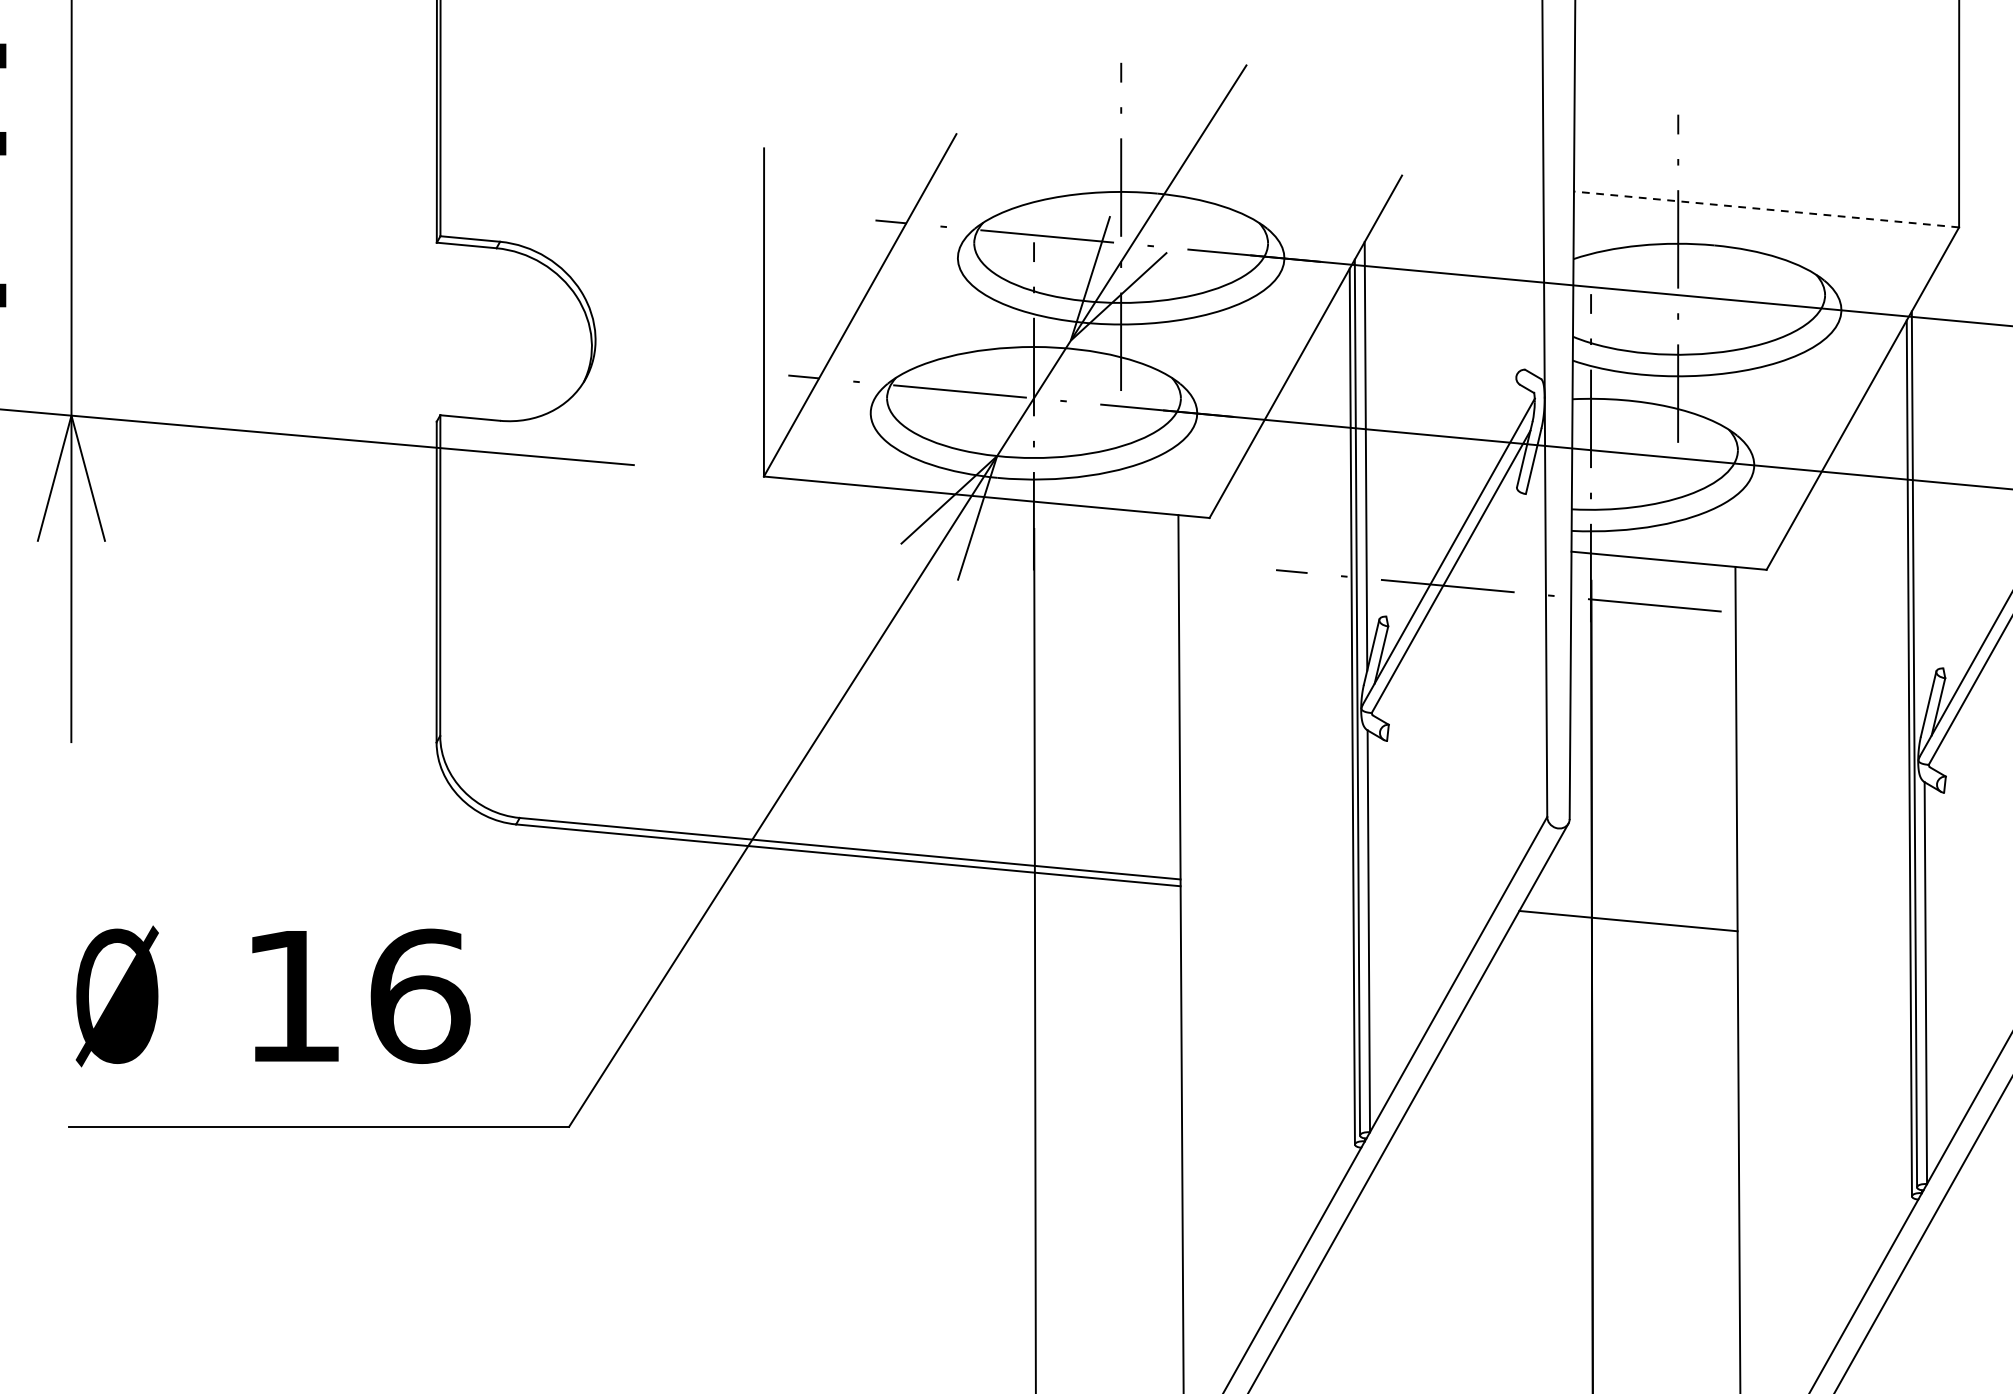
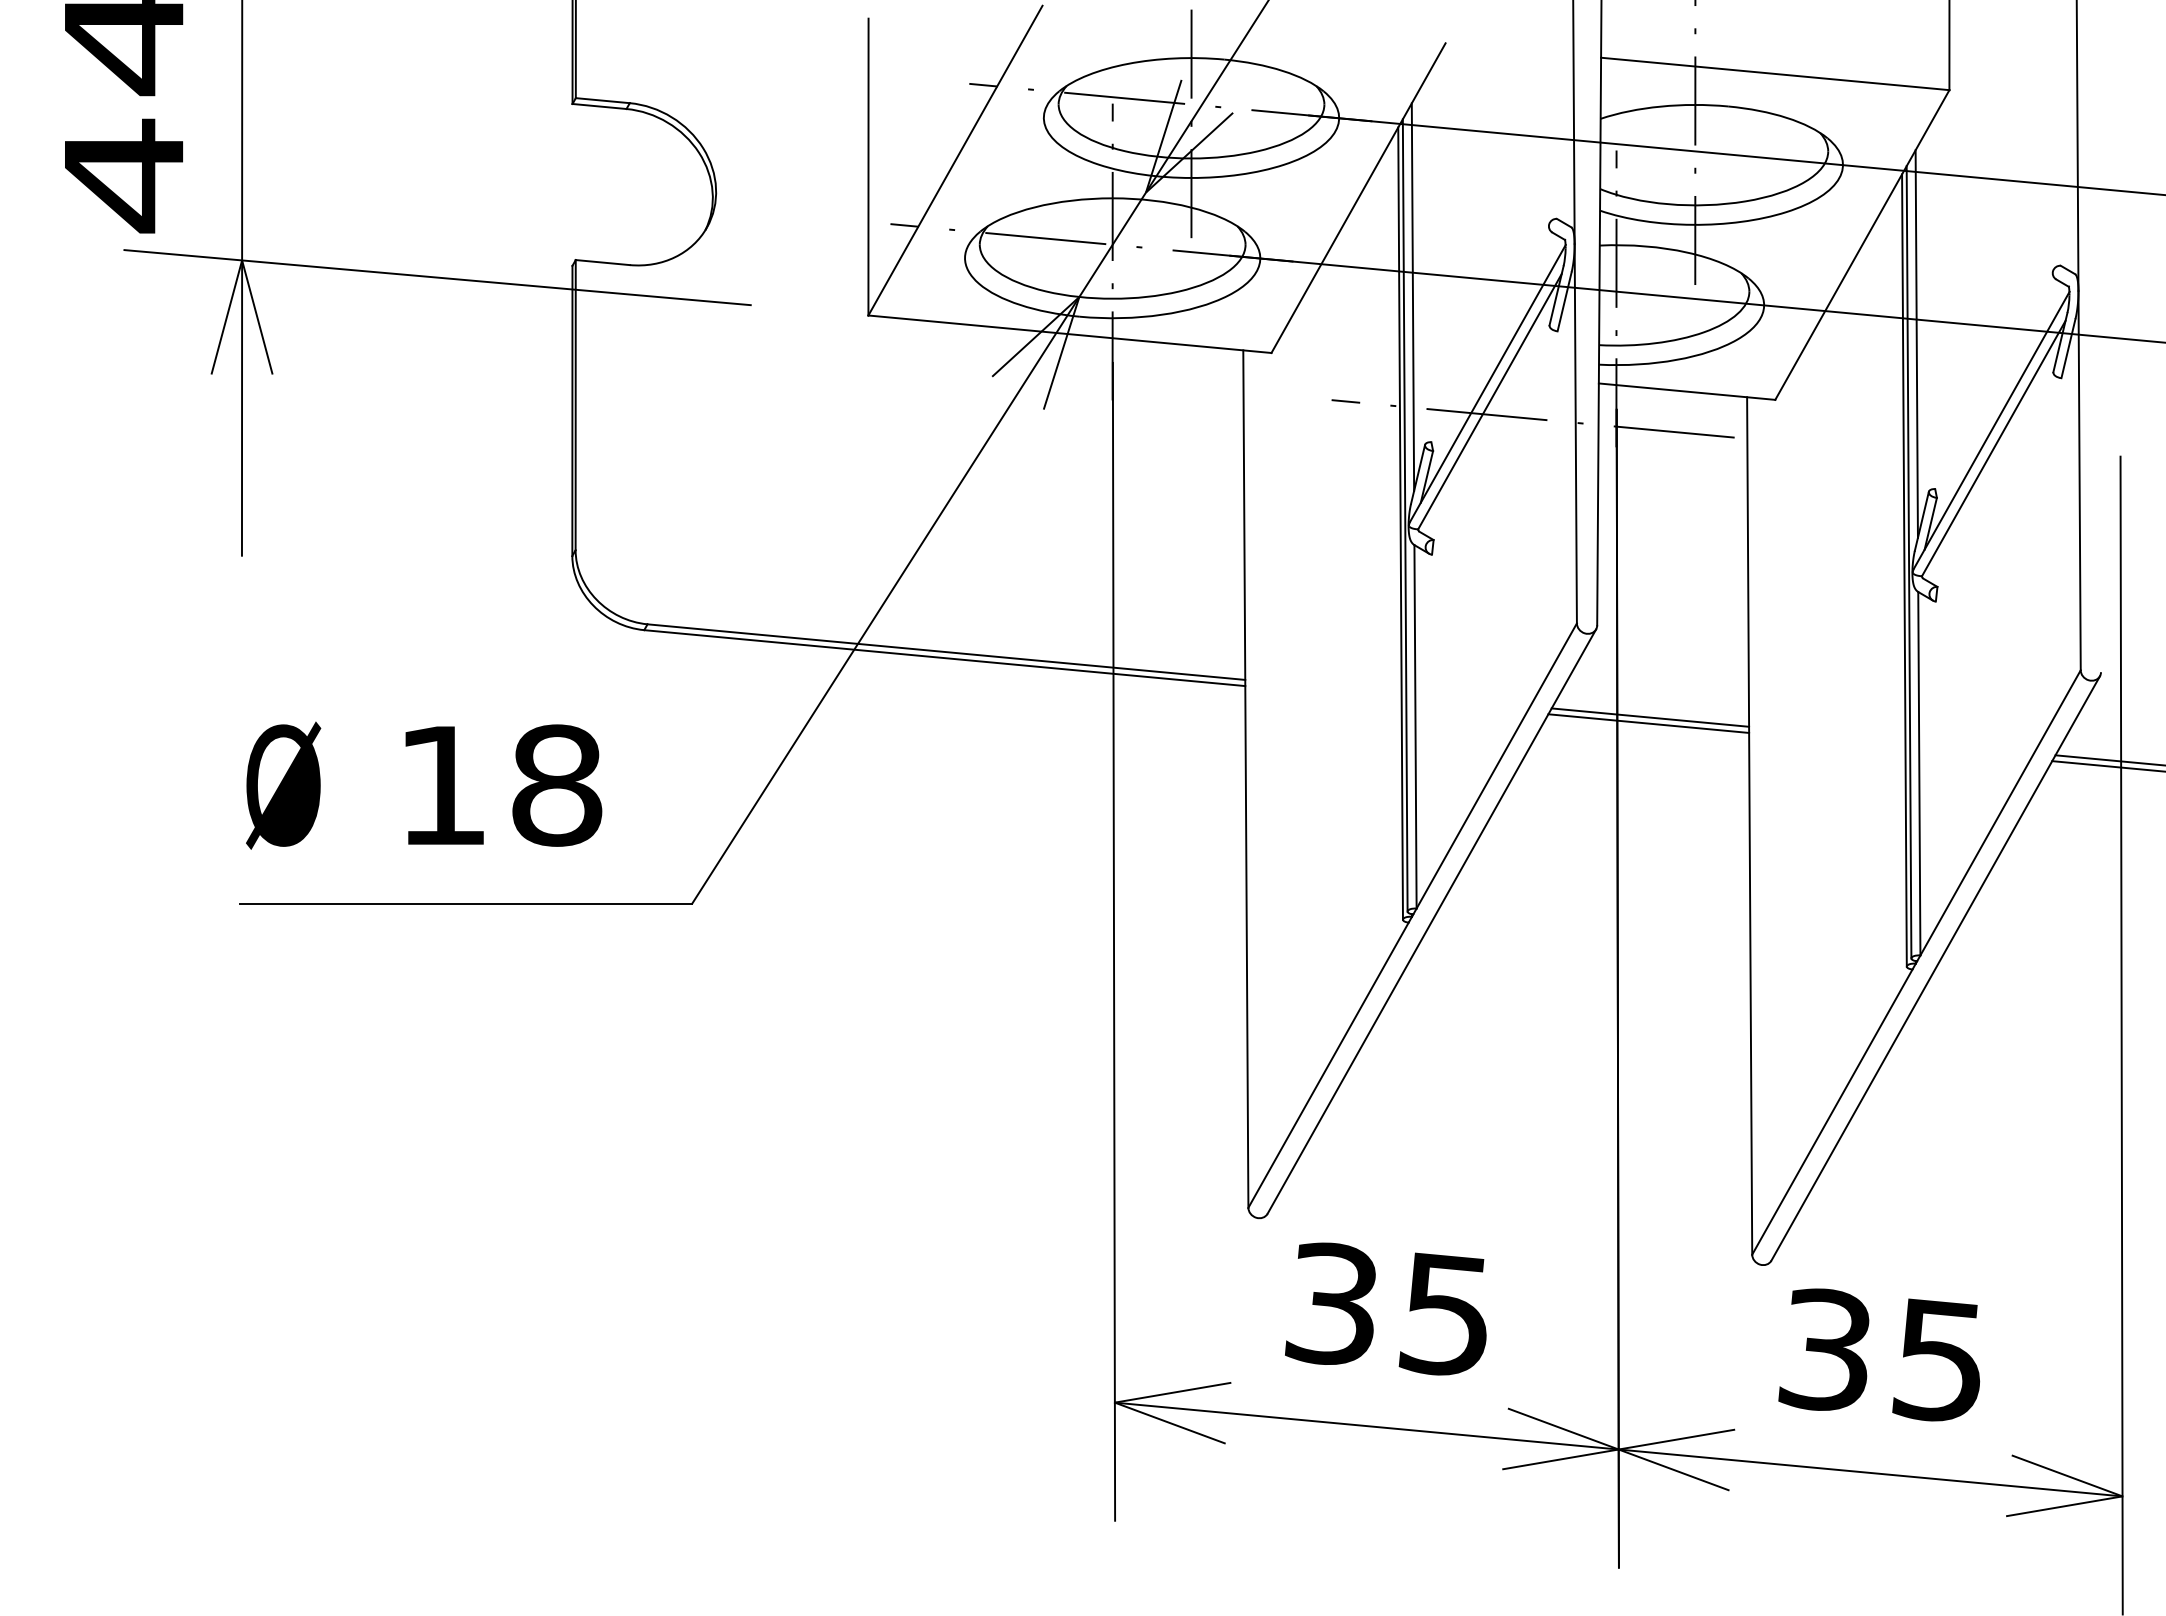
line: (1766, 208) -> (1775, 73), dashed -> solid
line: (1922, 507) -> (1916, 343), added
line: (1626, 927) -> (1648, 723), added
text: (420, 996) -> (557, 785), 16 -> 18

